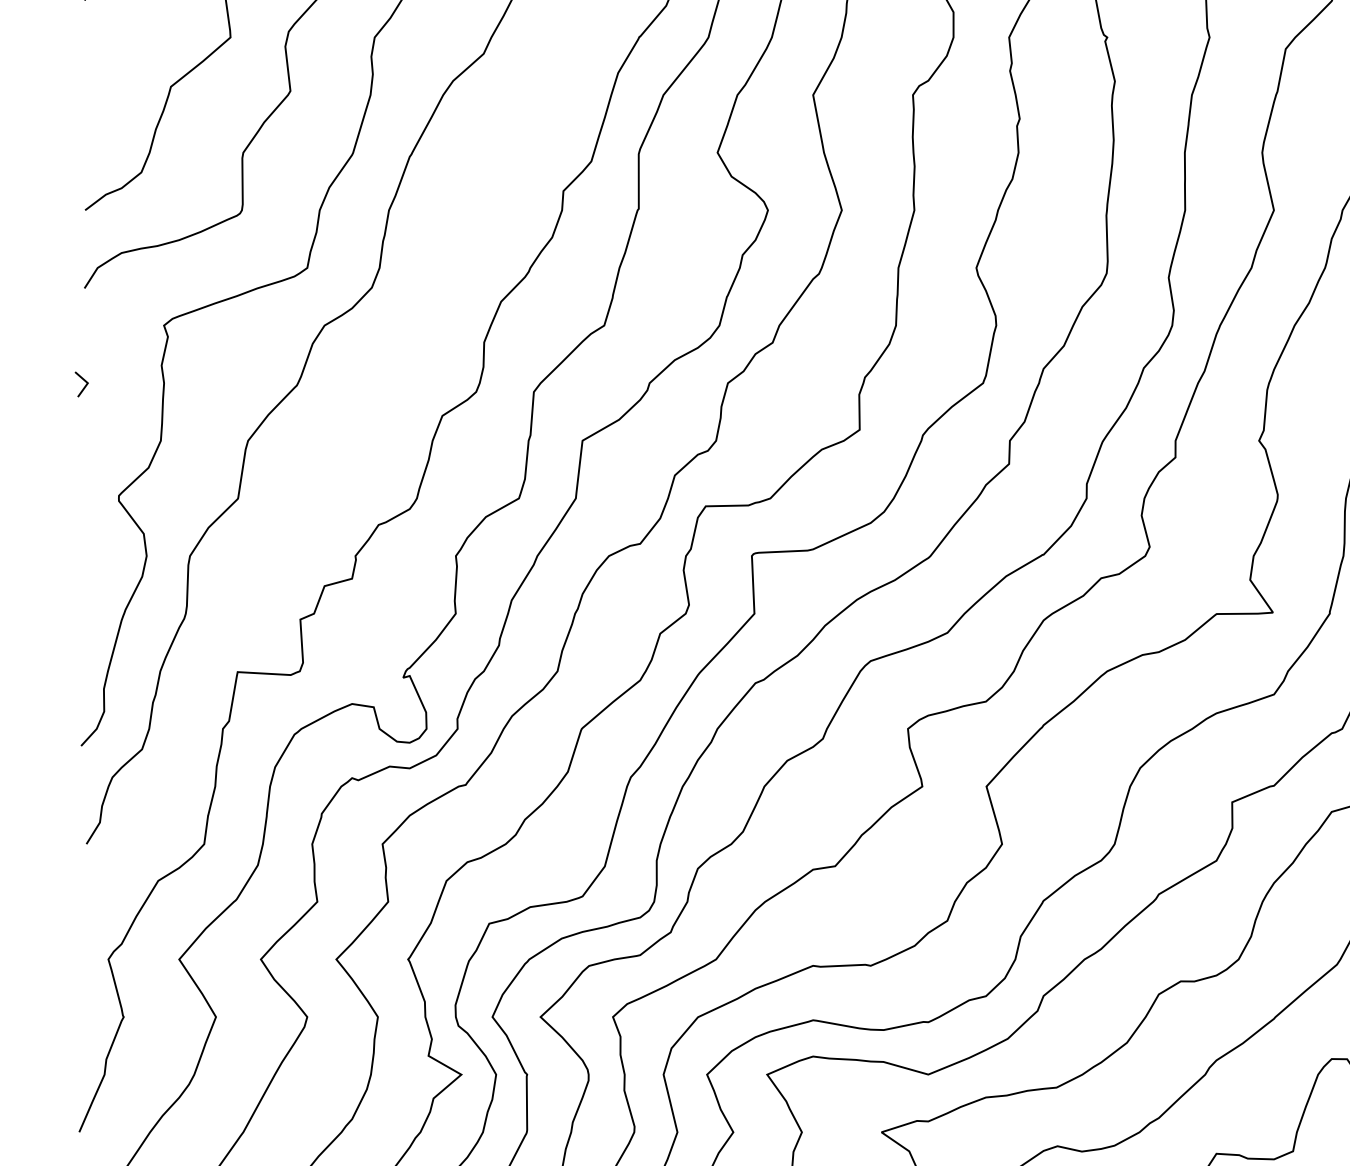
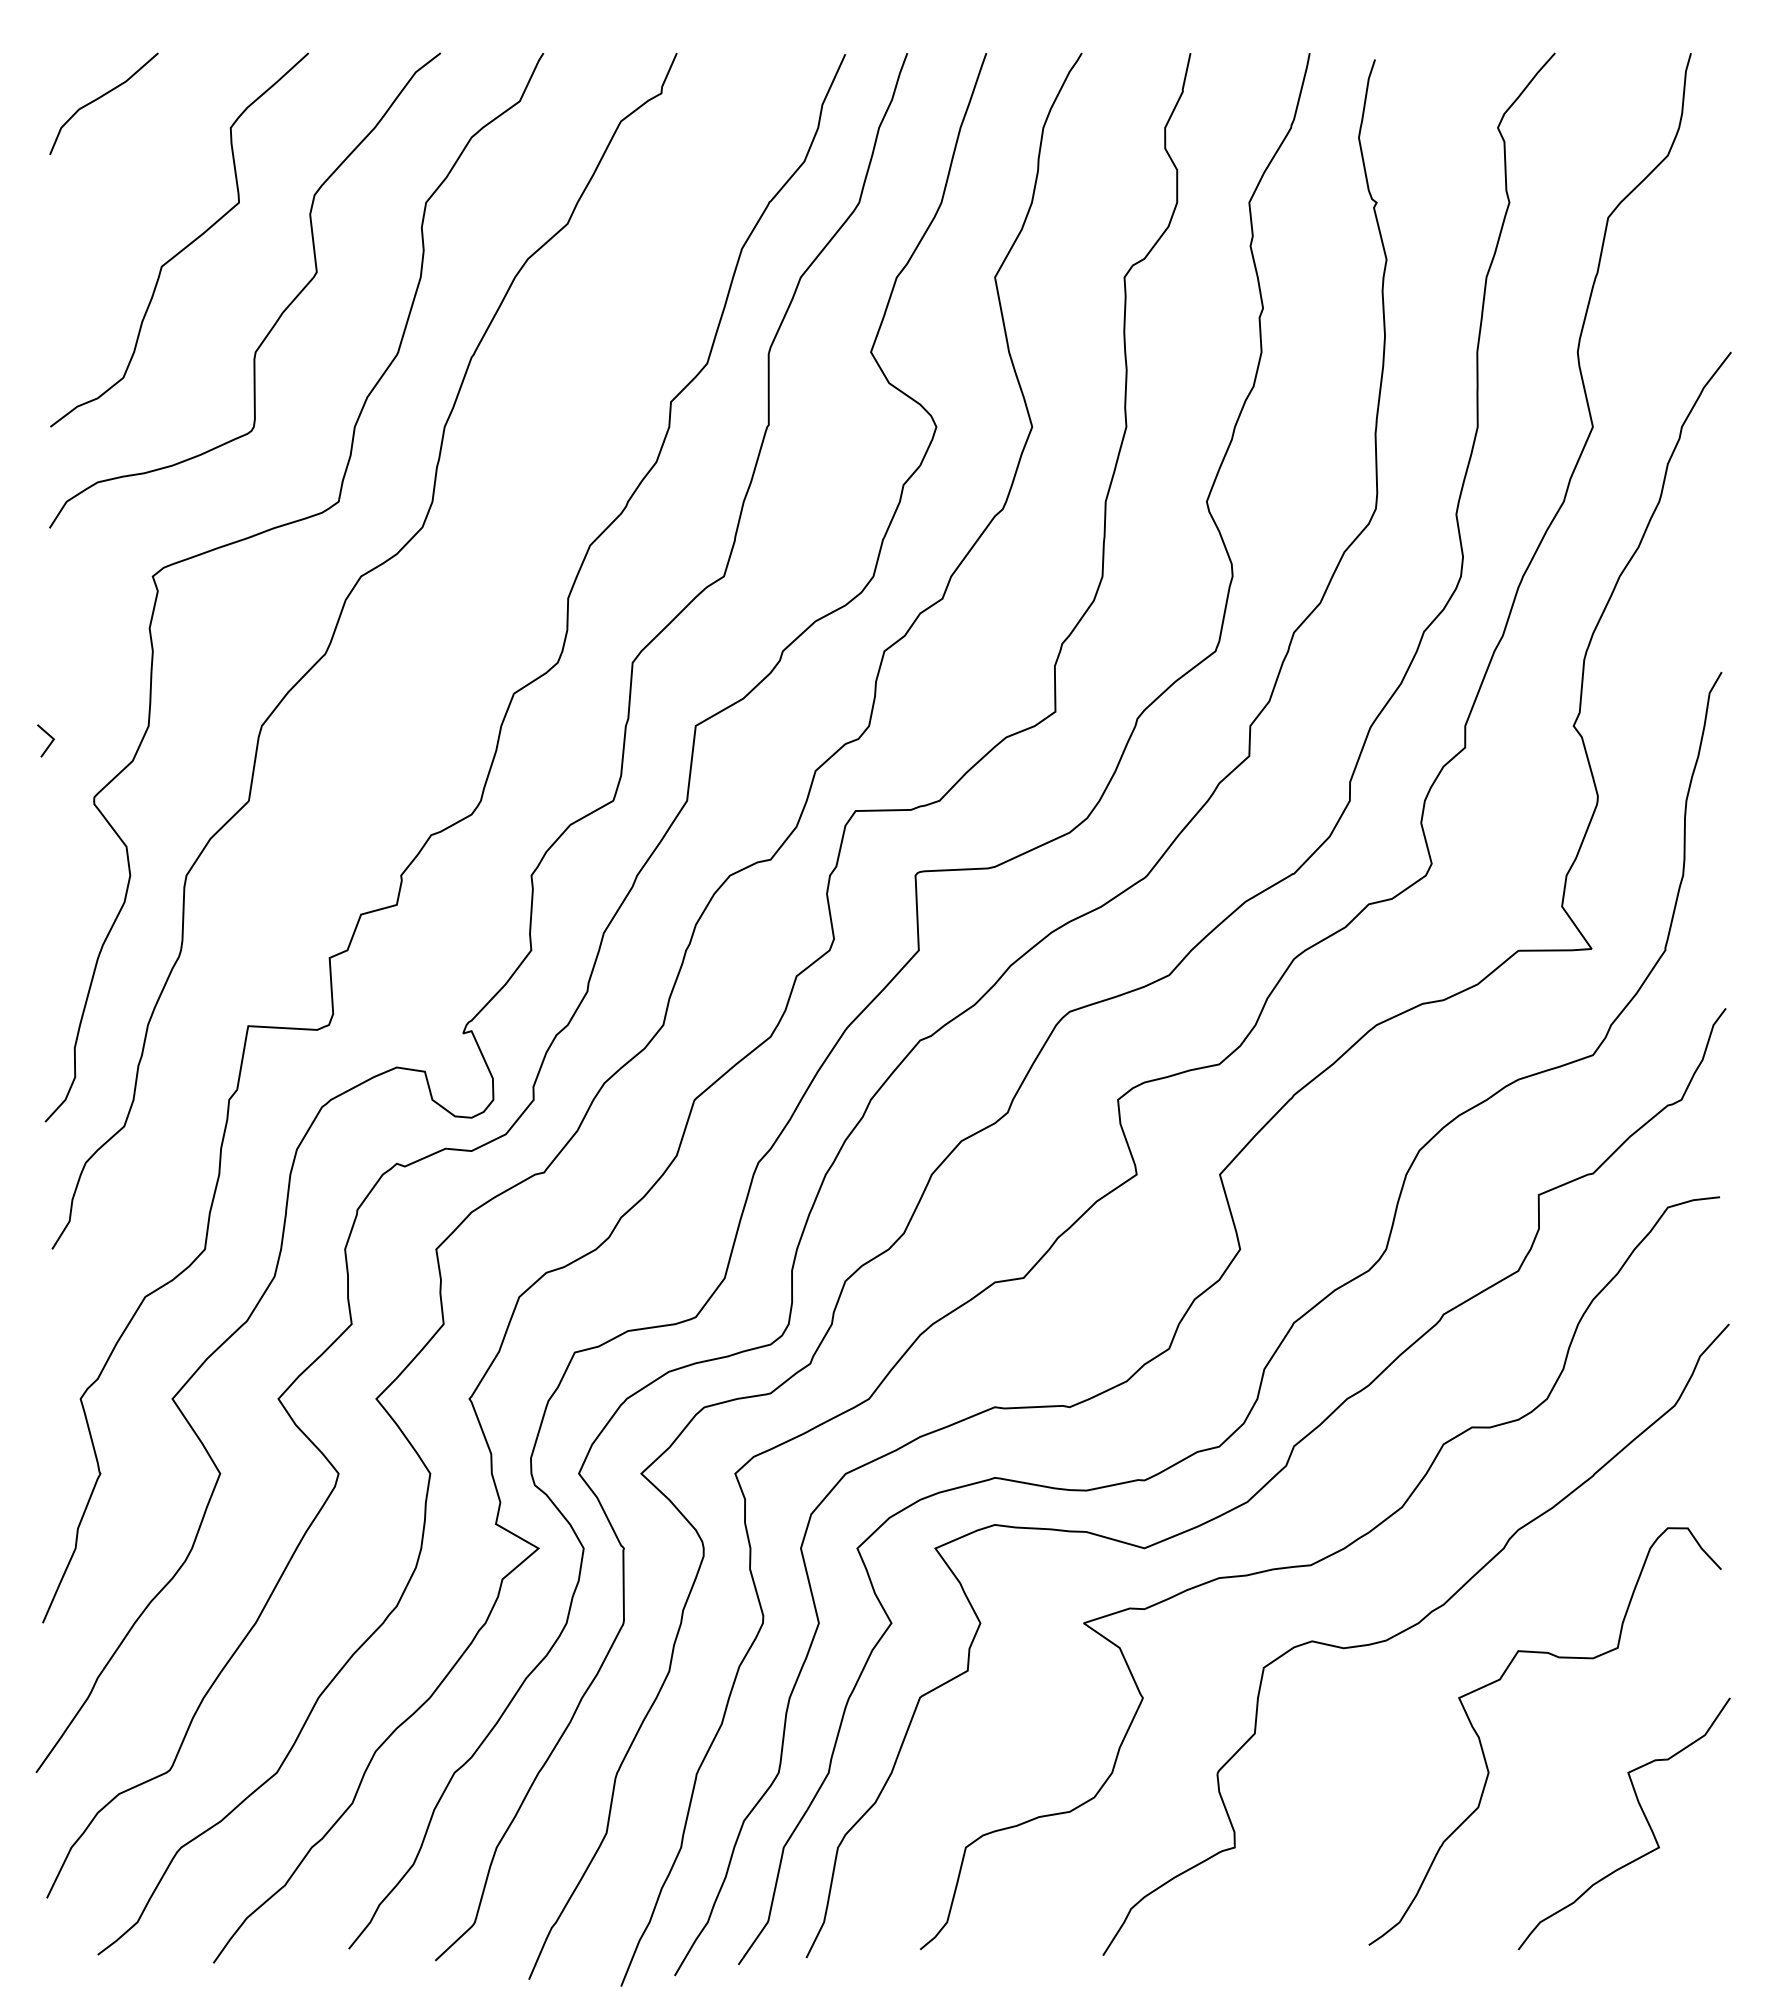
line: (84, 386) -> (49, 743), moved

